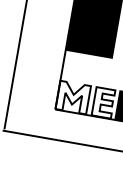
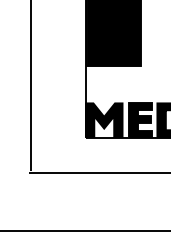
fill: (72, 97) -> (103, 120), added
fill: (103, 103) -> (140, 120), added

